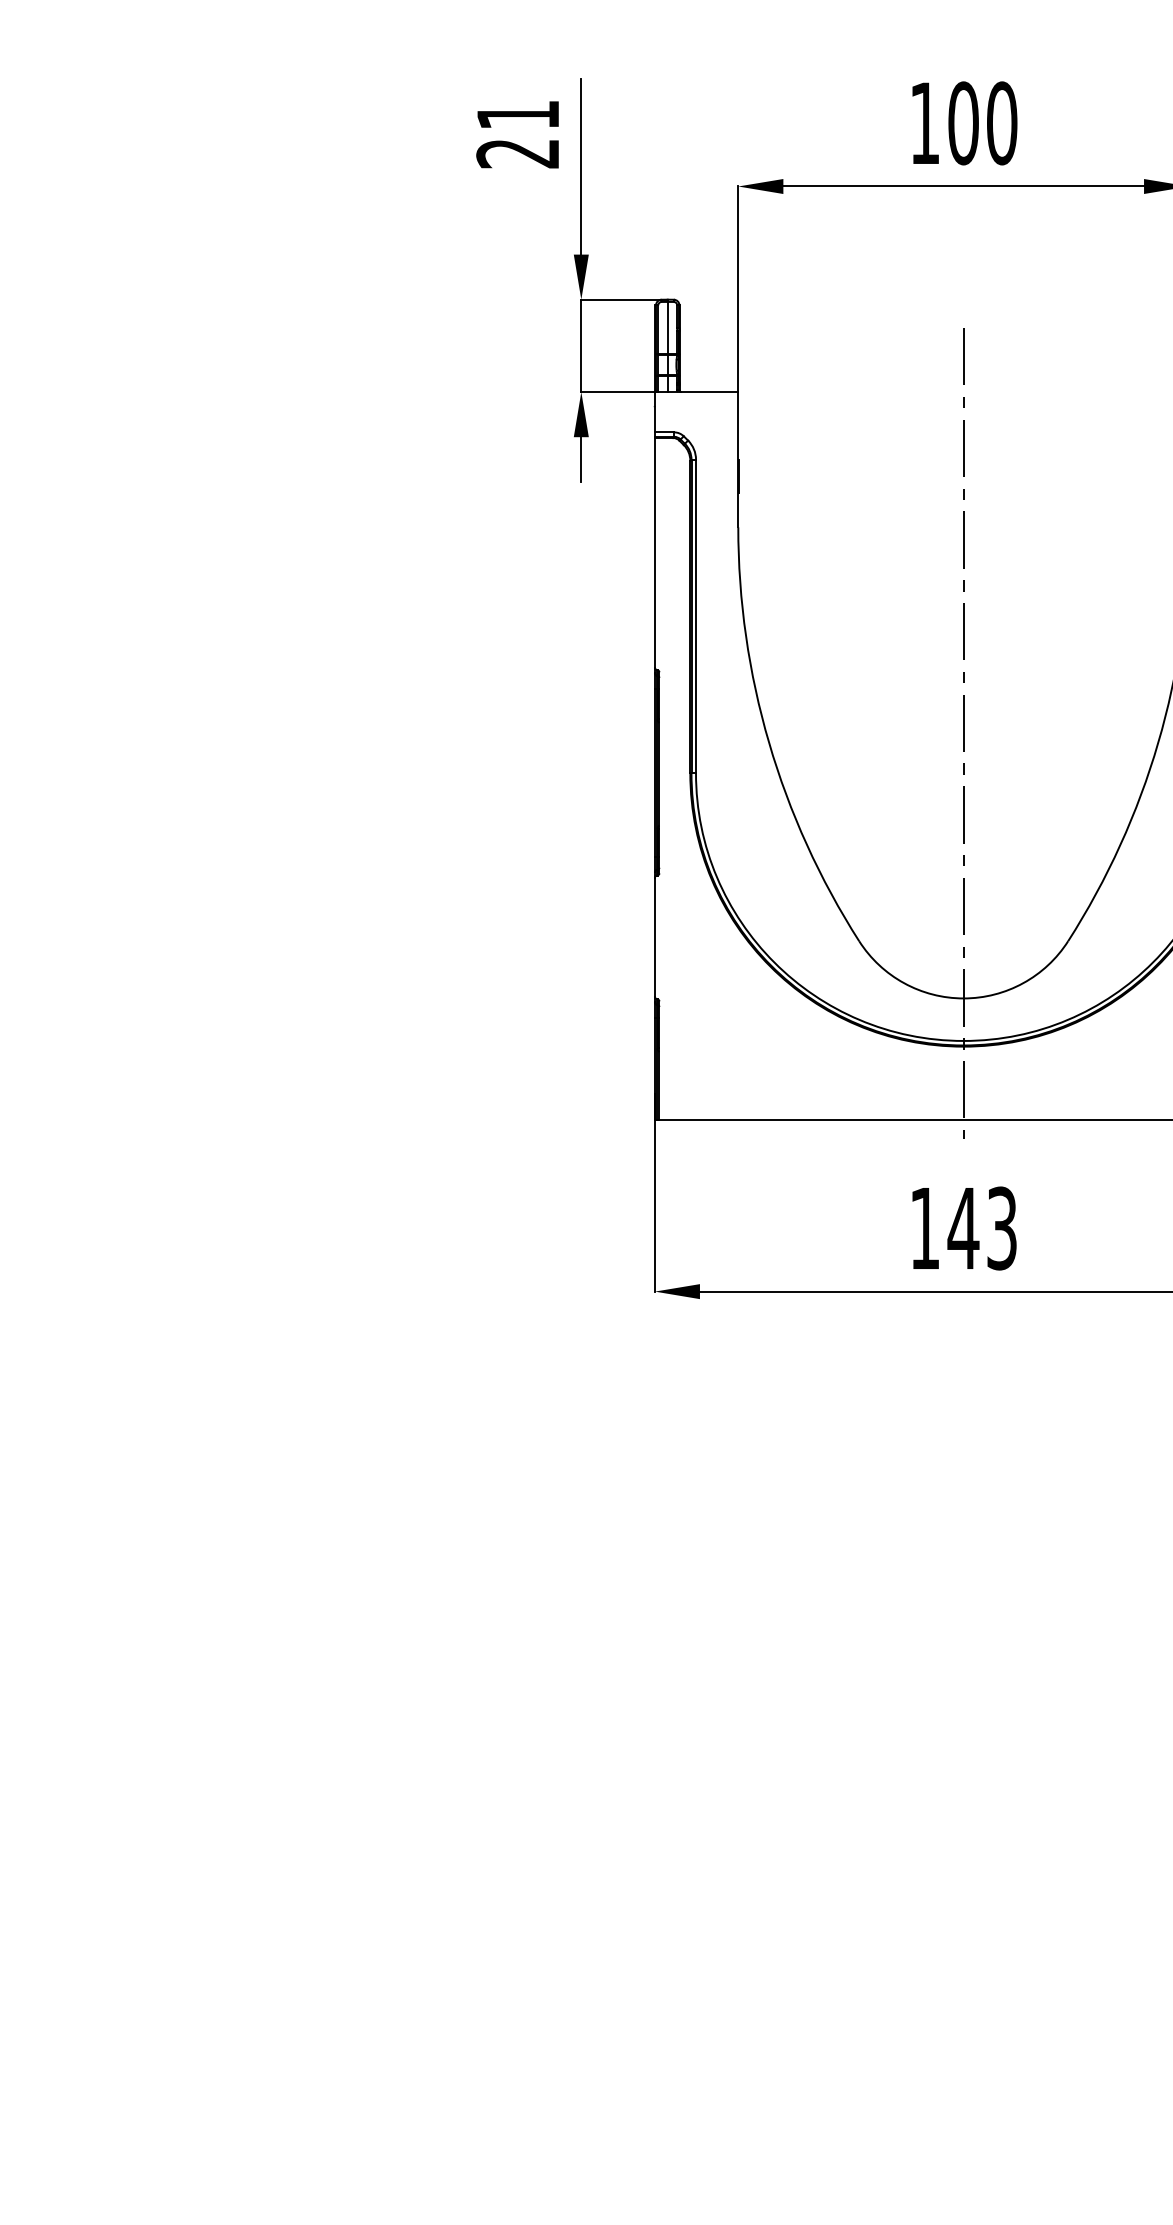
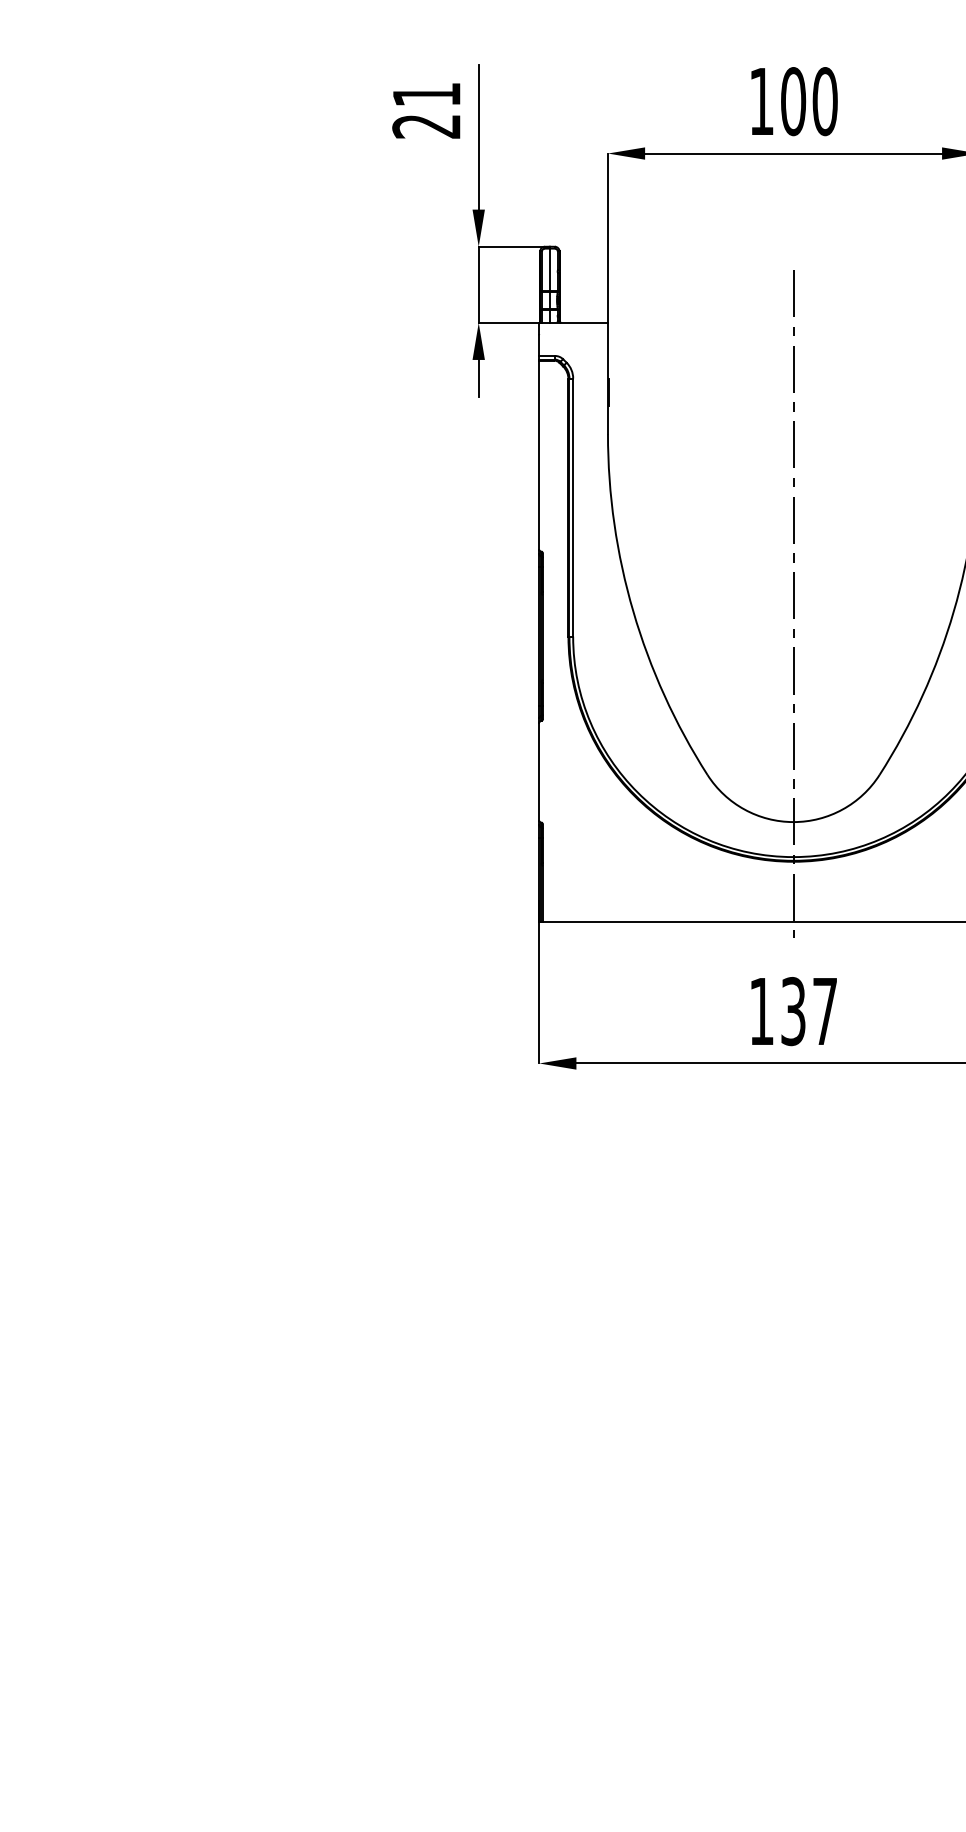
text: (981, 1228) -> (808, 1011), 143 -> 137

